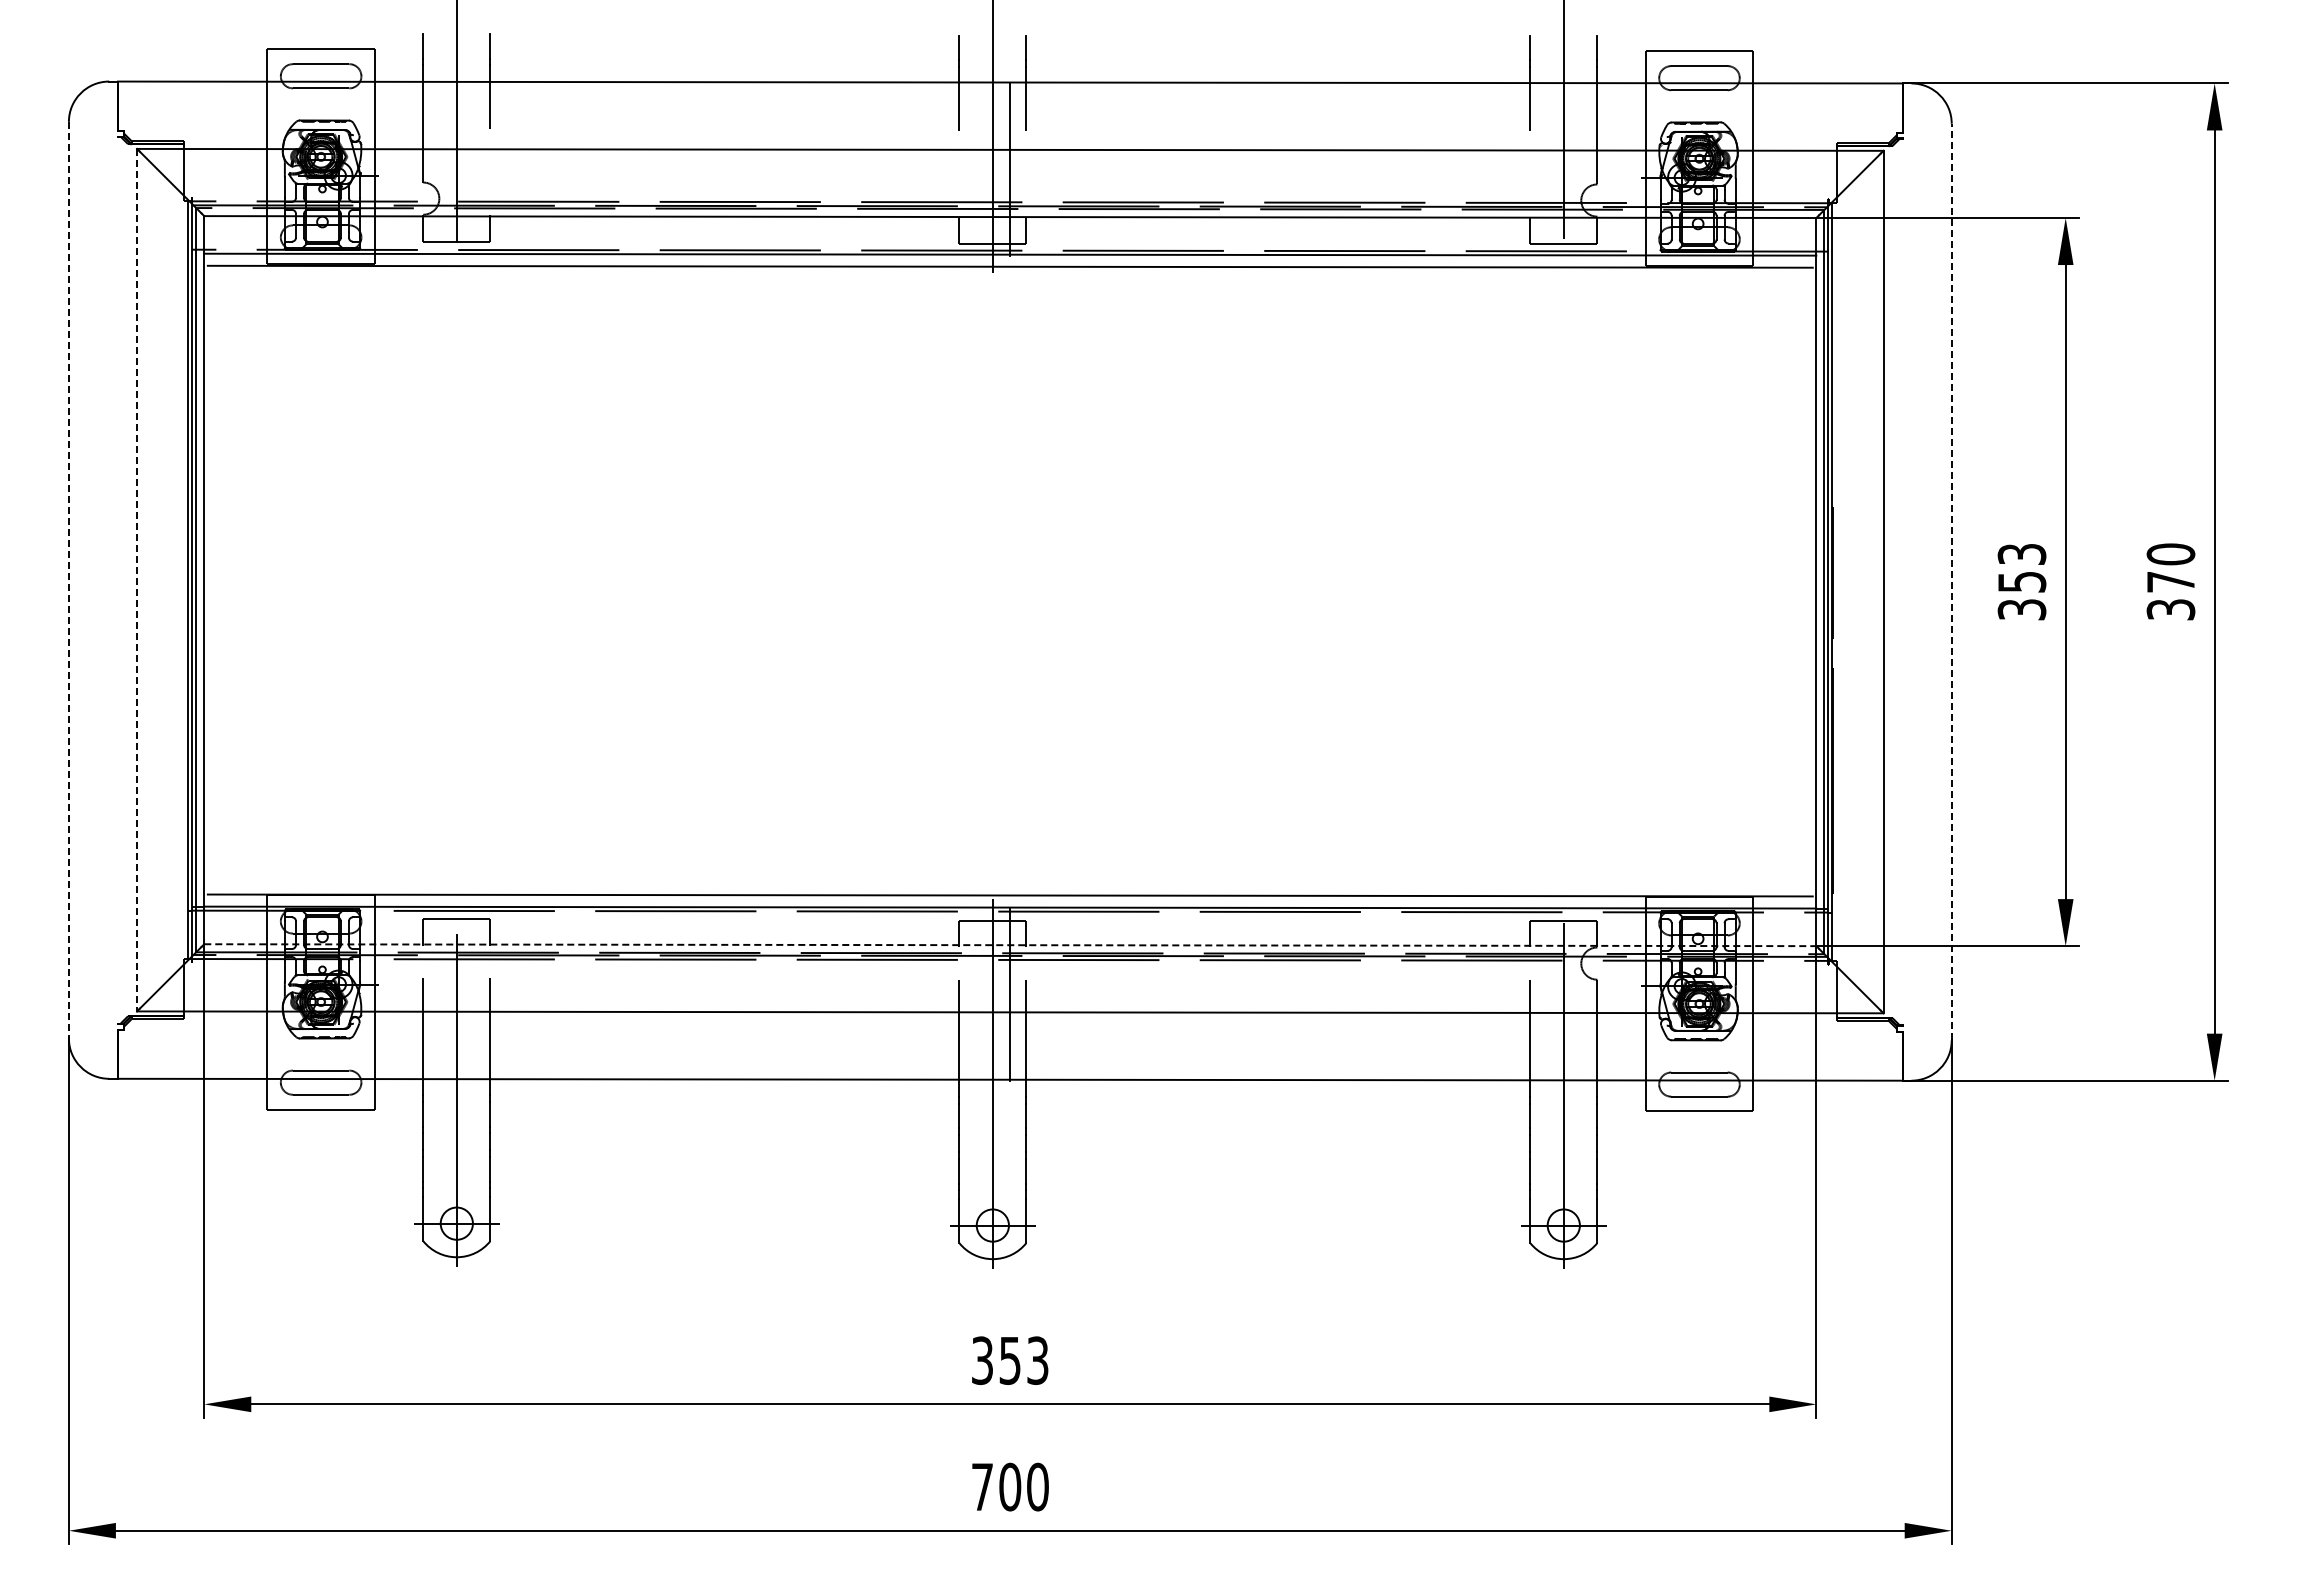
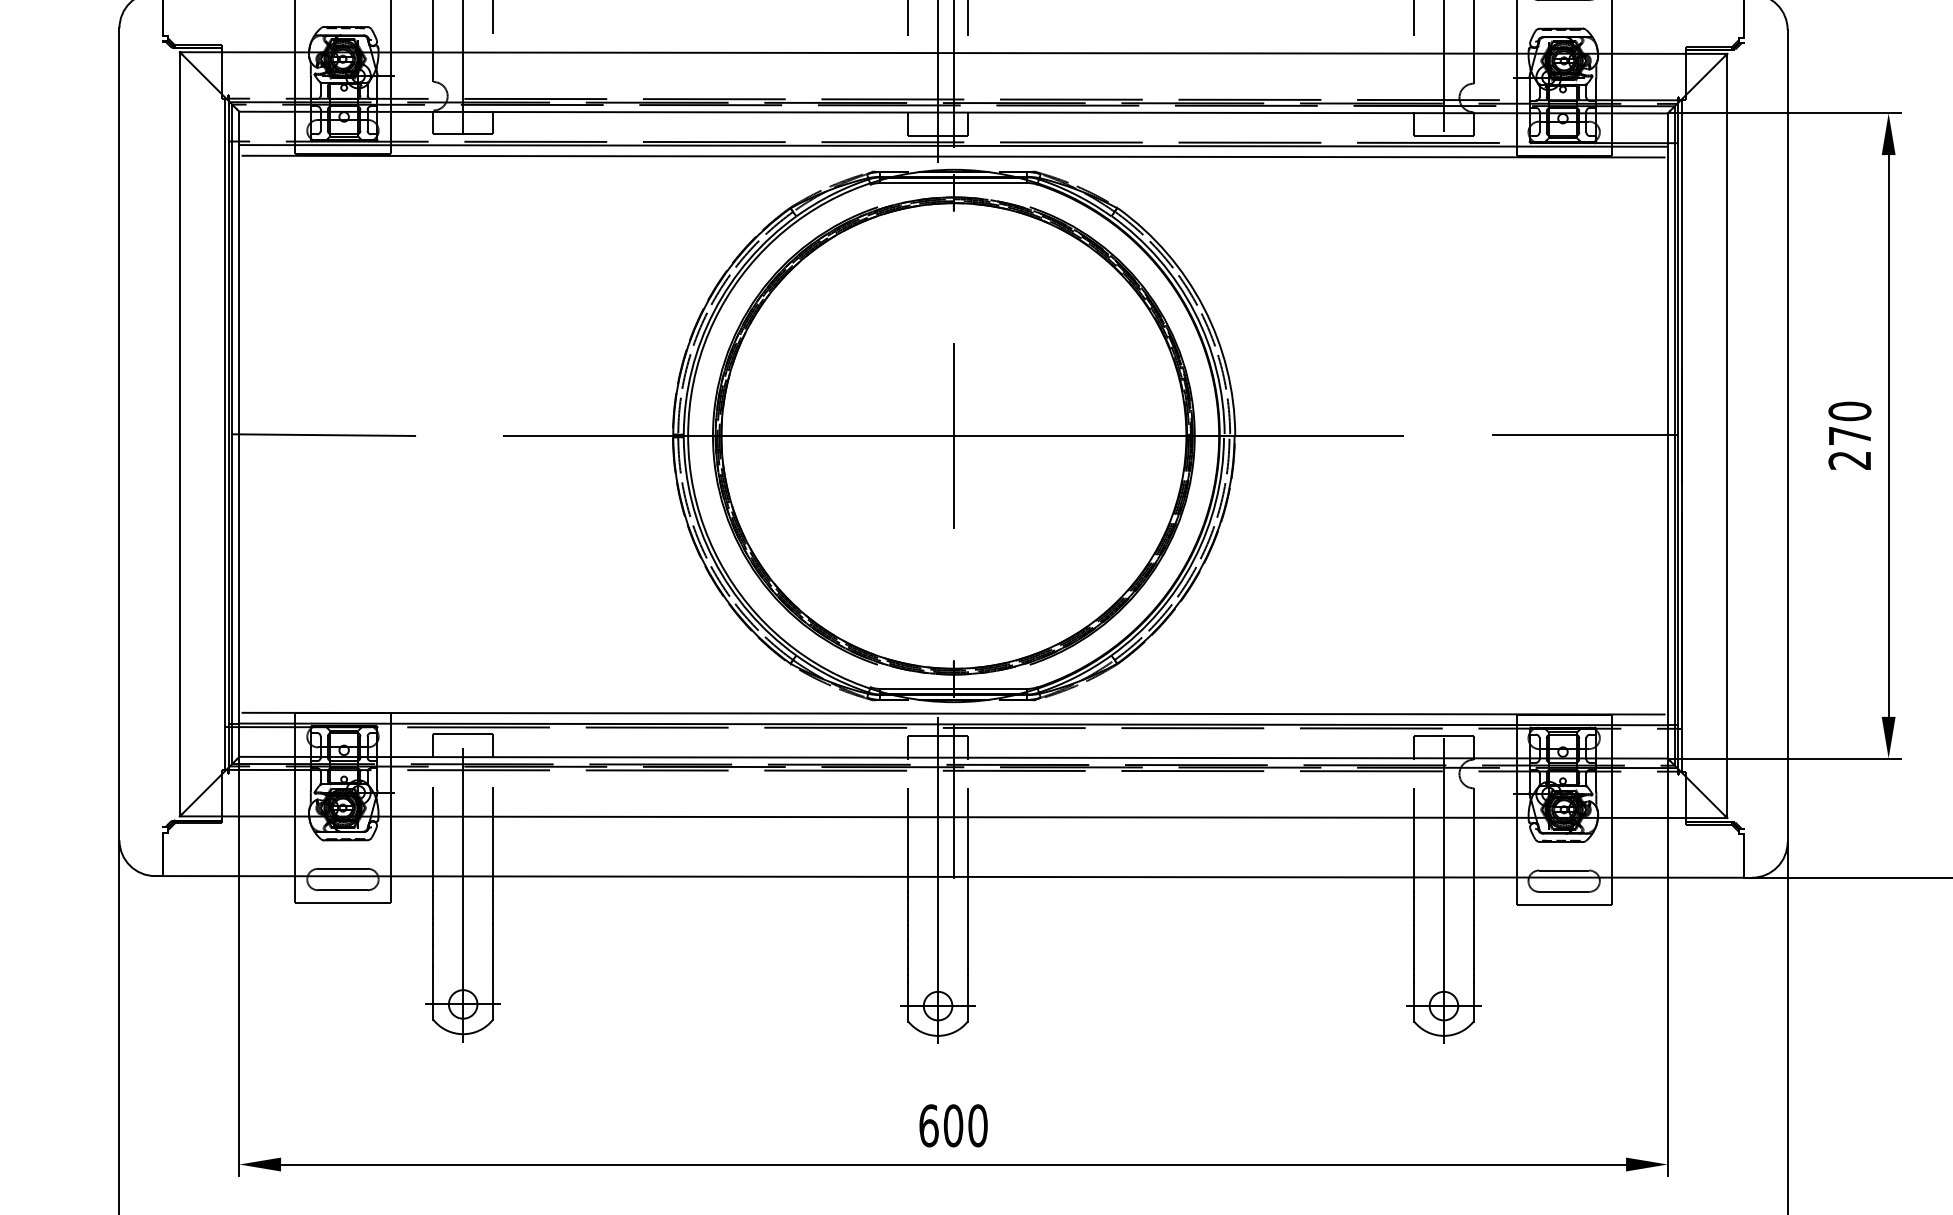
line: (68, 580) -> (119, 434), dashed -> solid
line: (137, 580) -> (180, 434), dashed -> solid
line: (299, 581) -> (323, 435), added
part: (1010, 581) -> (953, 435), added
line: (1723, 581) -> (1585, 435), added
line: (1951, 581) -> (1787, 435), dashed -> solid
text: (2021, 581) -> (1849, 435), 353 -> 270
line: (1010, 945) -> (953, 757), dashed -> solid
text: (1009, 1360) -> (952, 1125), 353 -> 600

